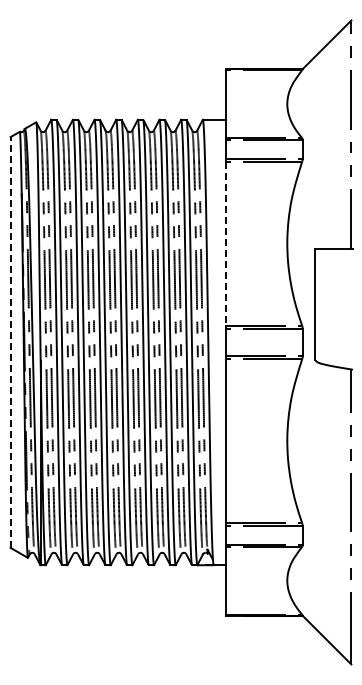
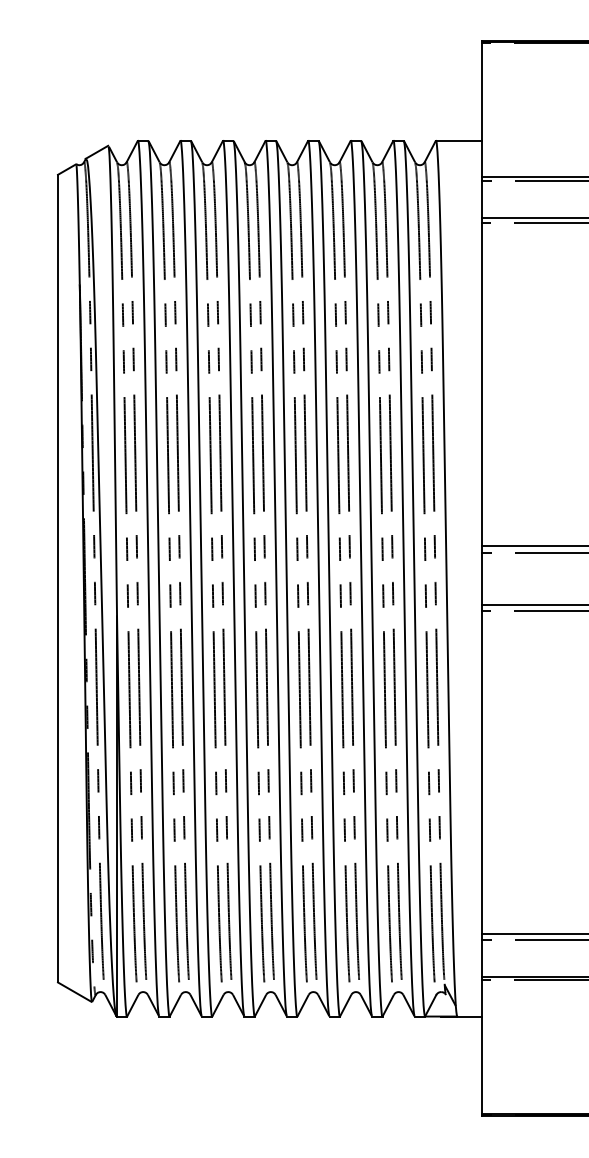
line: (226, 244) -> (482, 385), dashed -> solid
line: (10, 342) -> (57, 578), dashed -> solid

